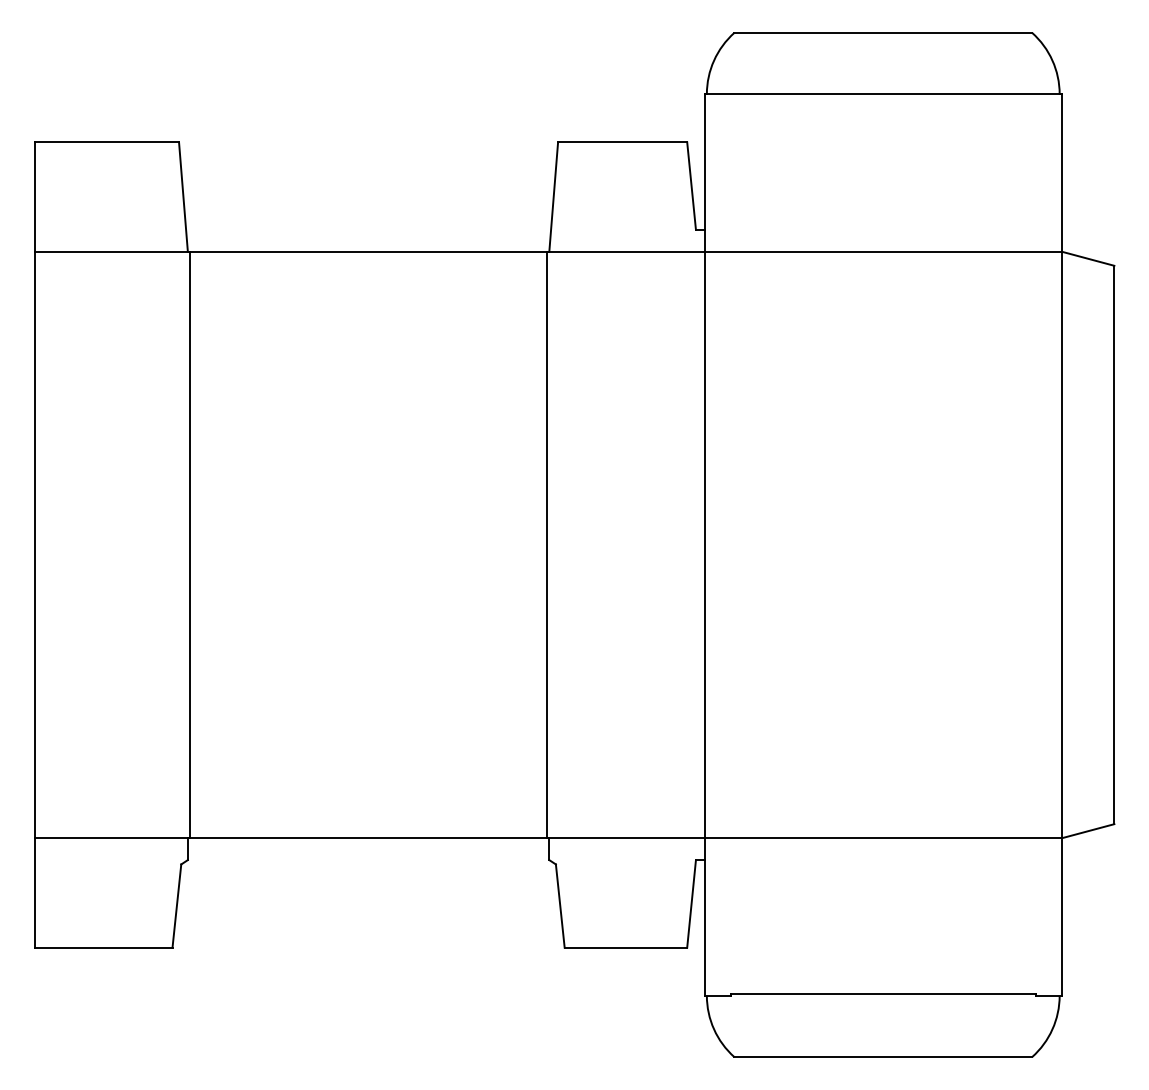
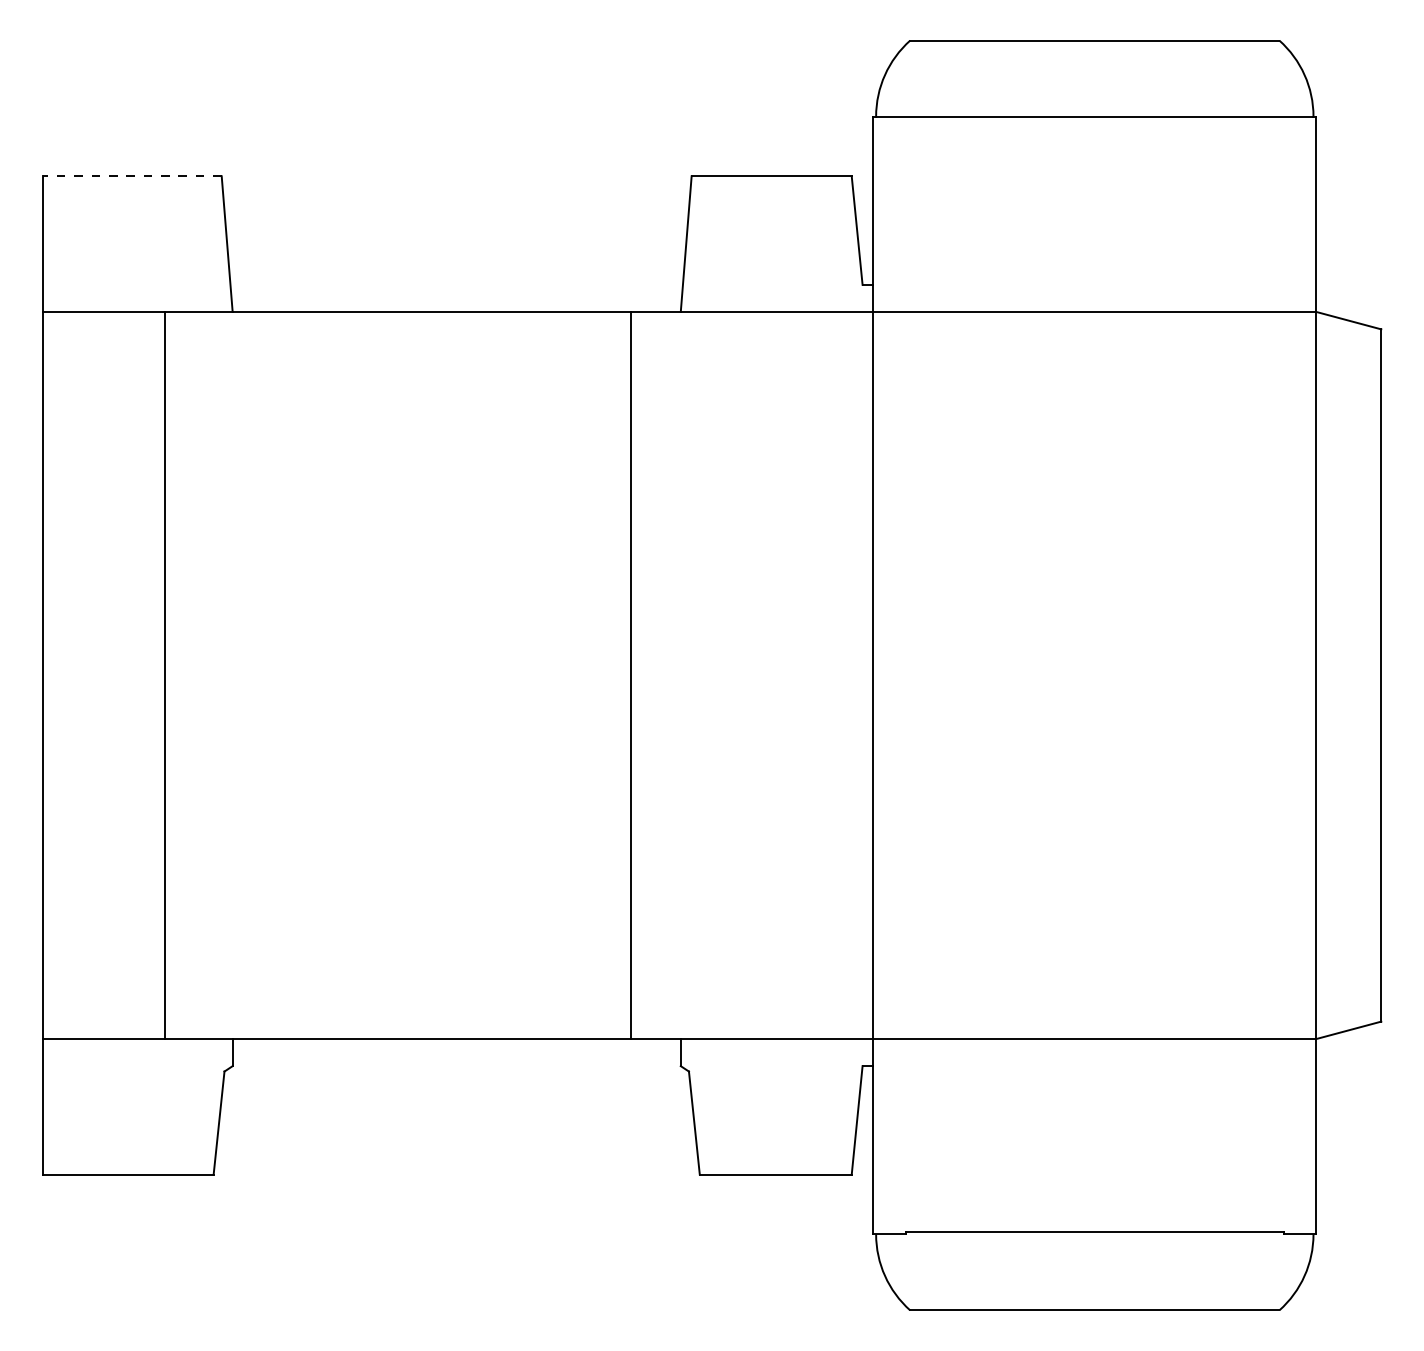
line: (107, 142) -> (132, 176), solid -> dashed
line: (190, 545) -> (165, 675), moved
line: (547, 545) -> (631, 675), moved

